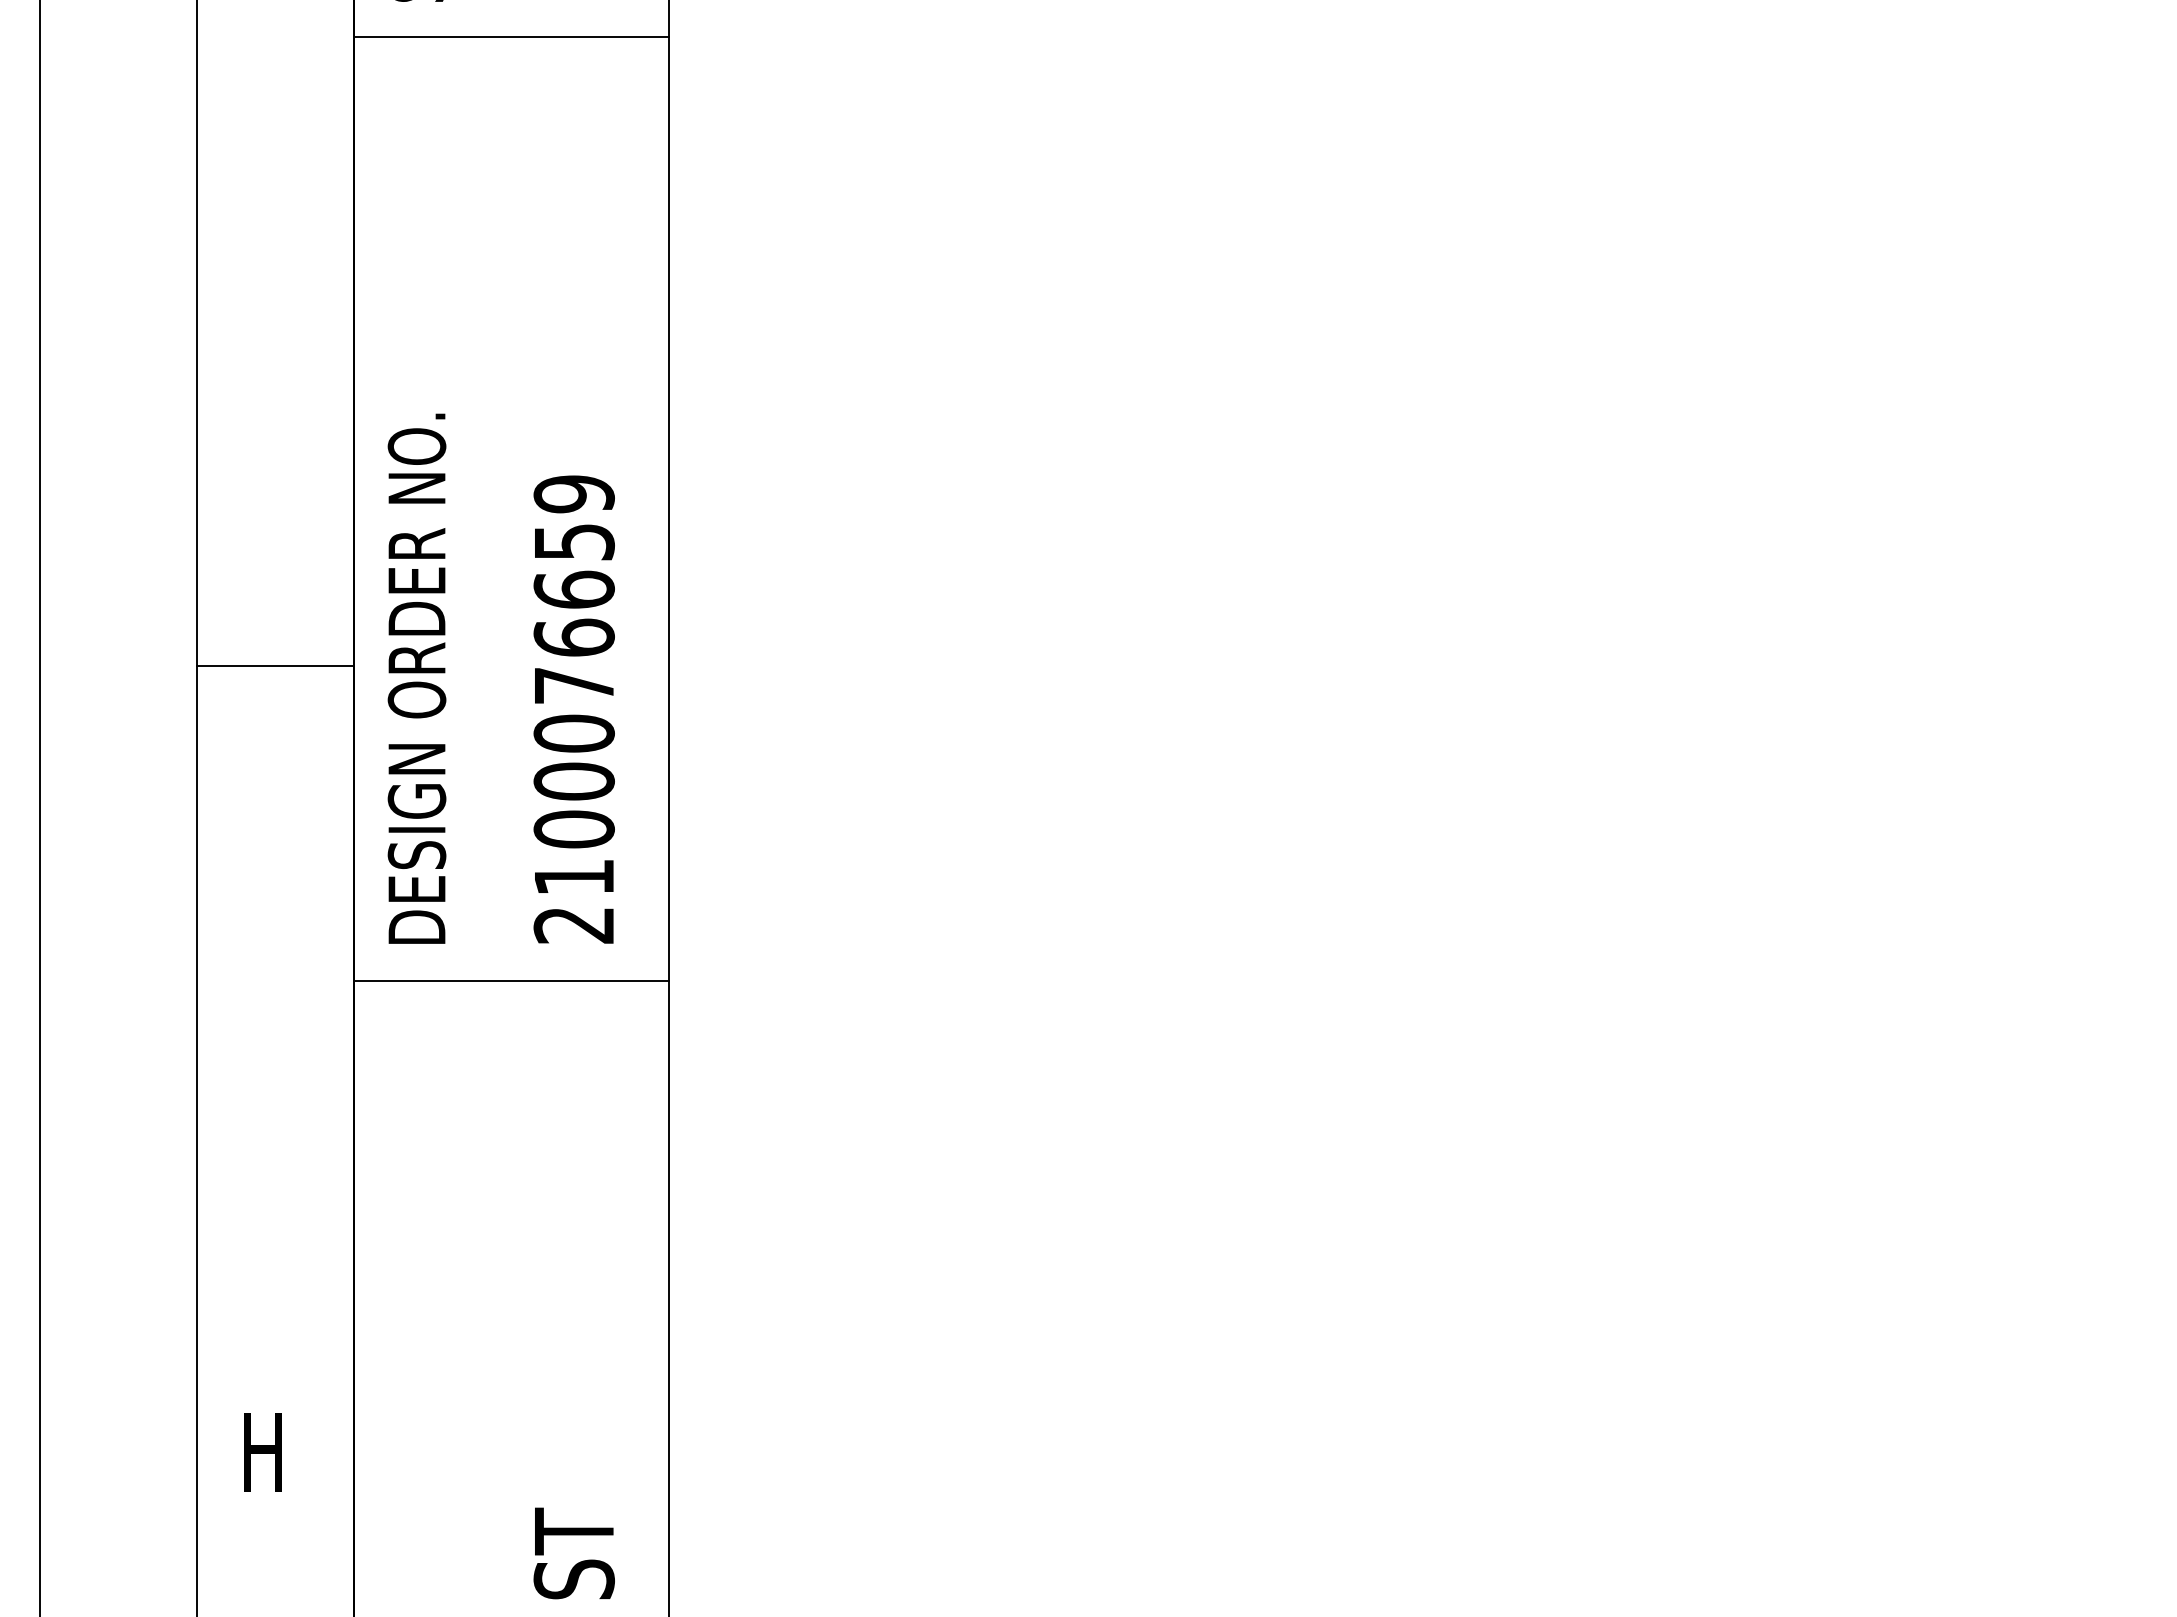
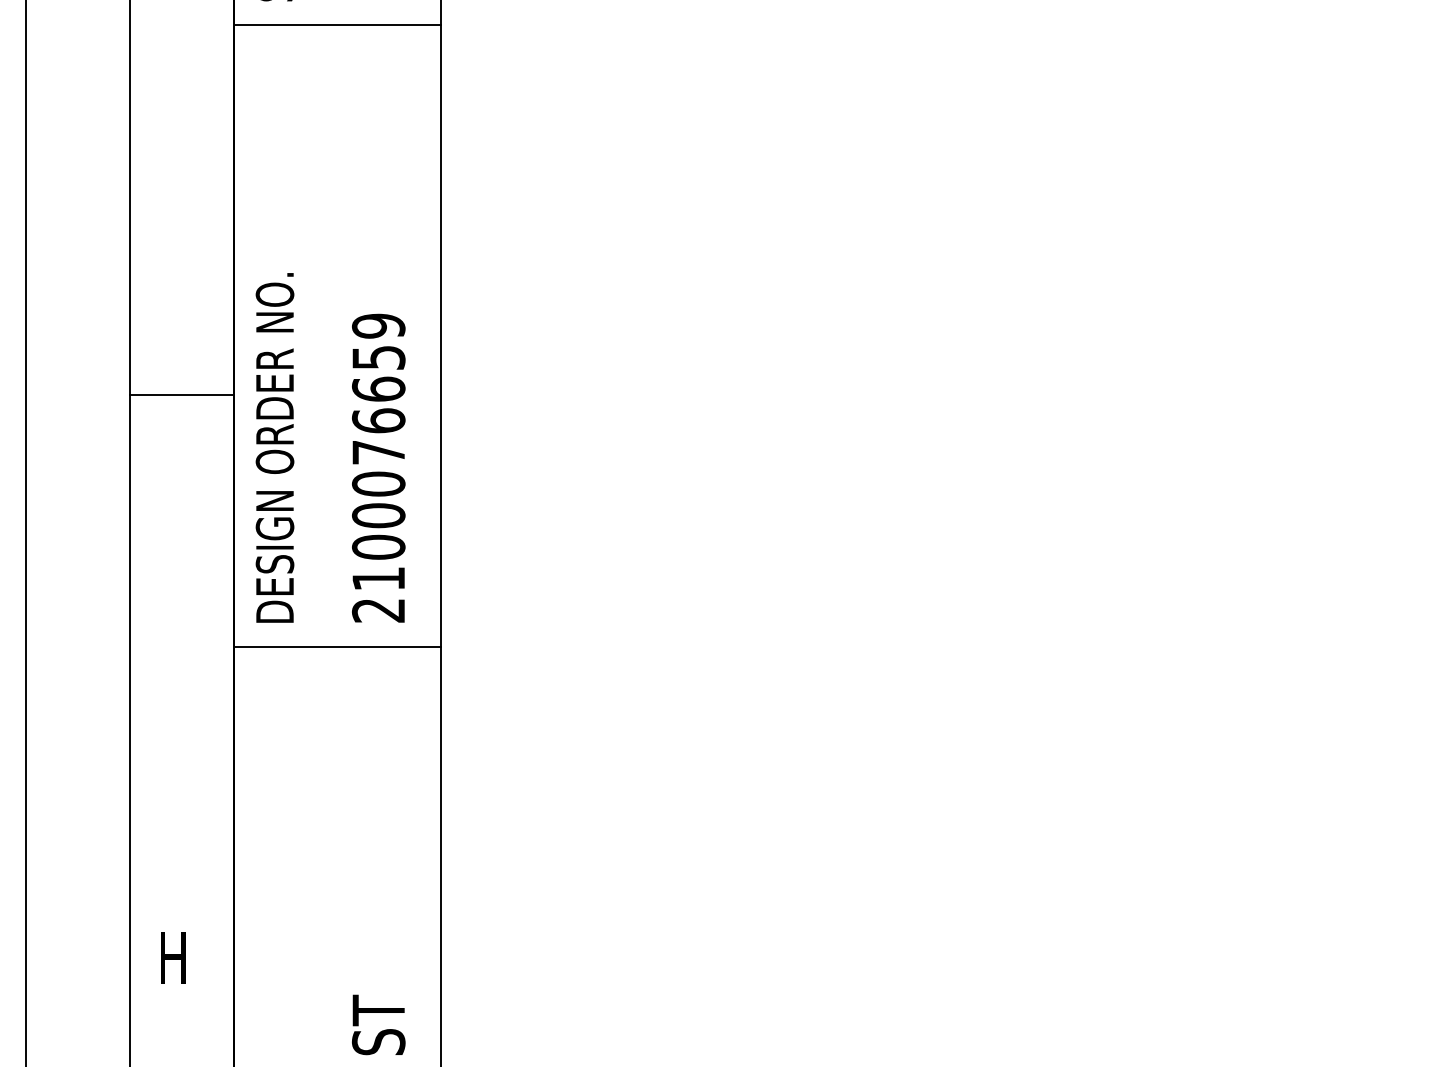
line: (275, 666) -> (181, 394), moved

